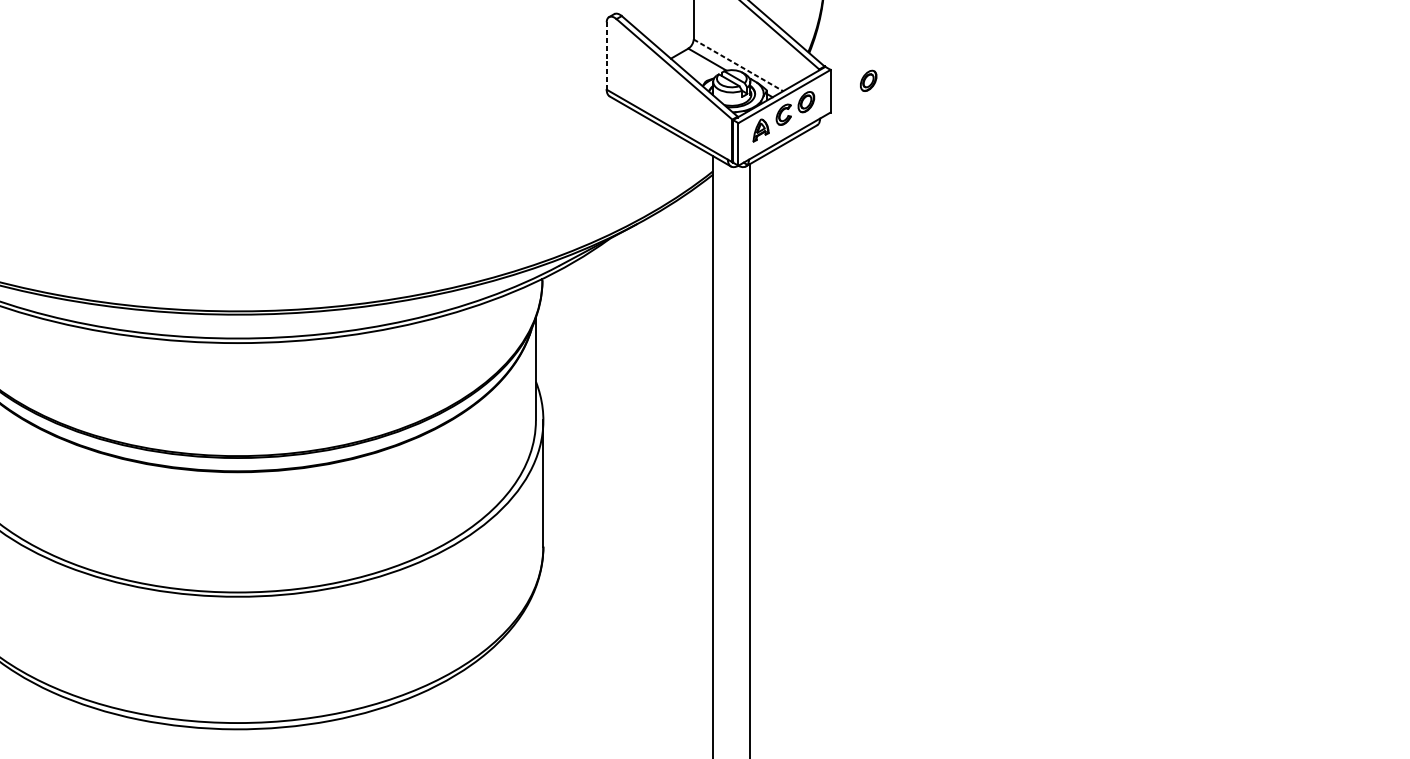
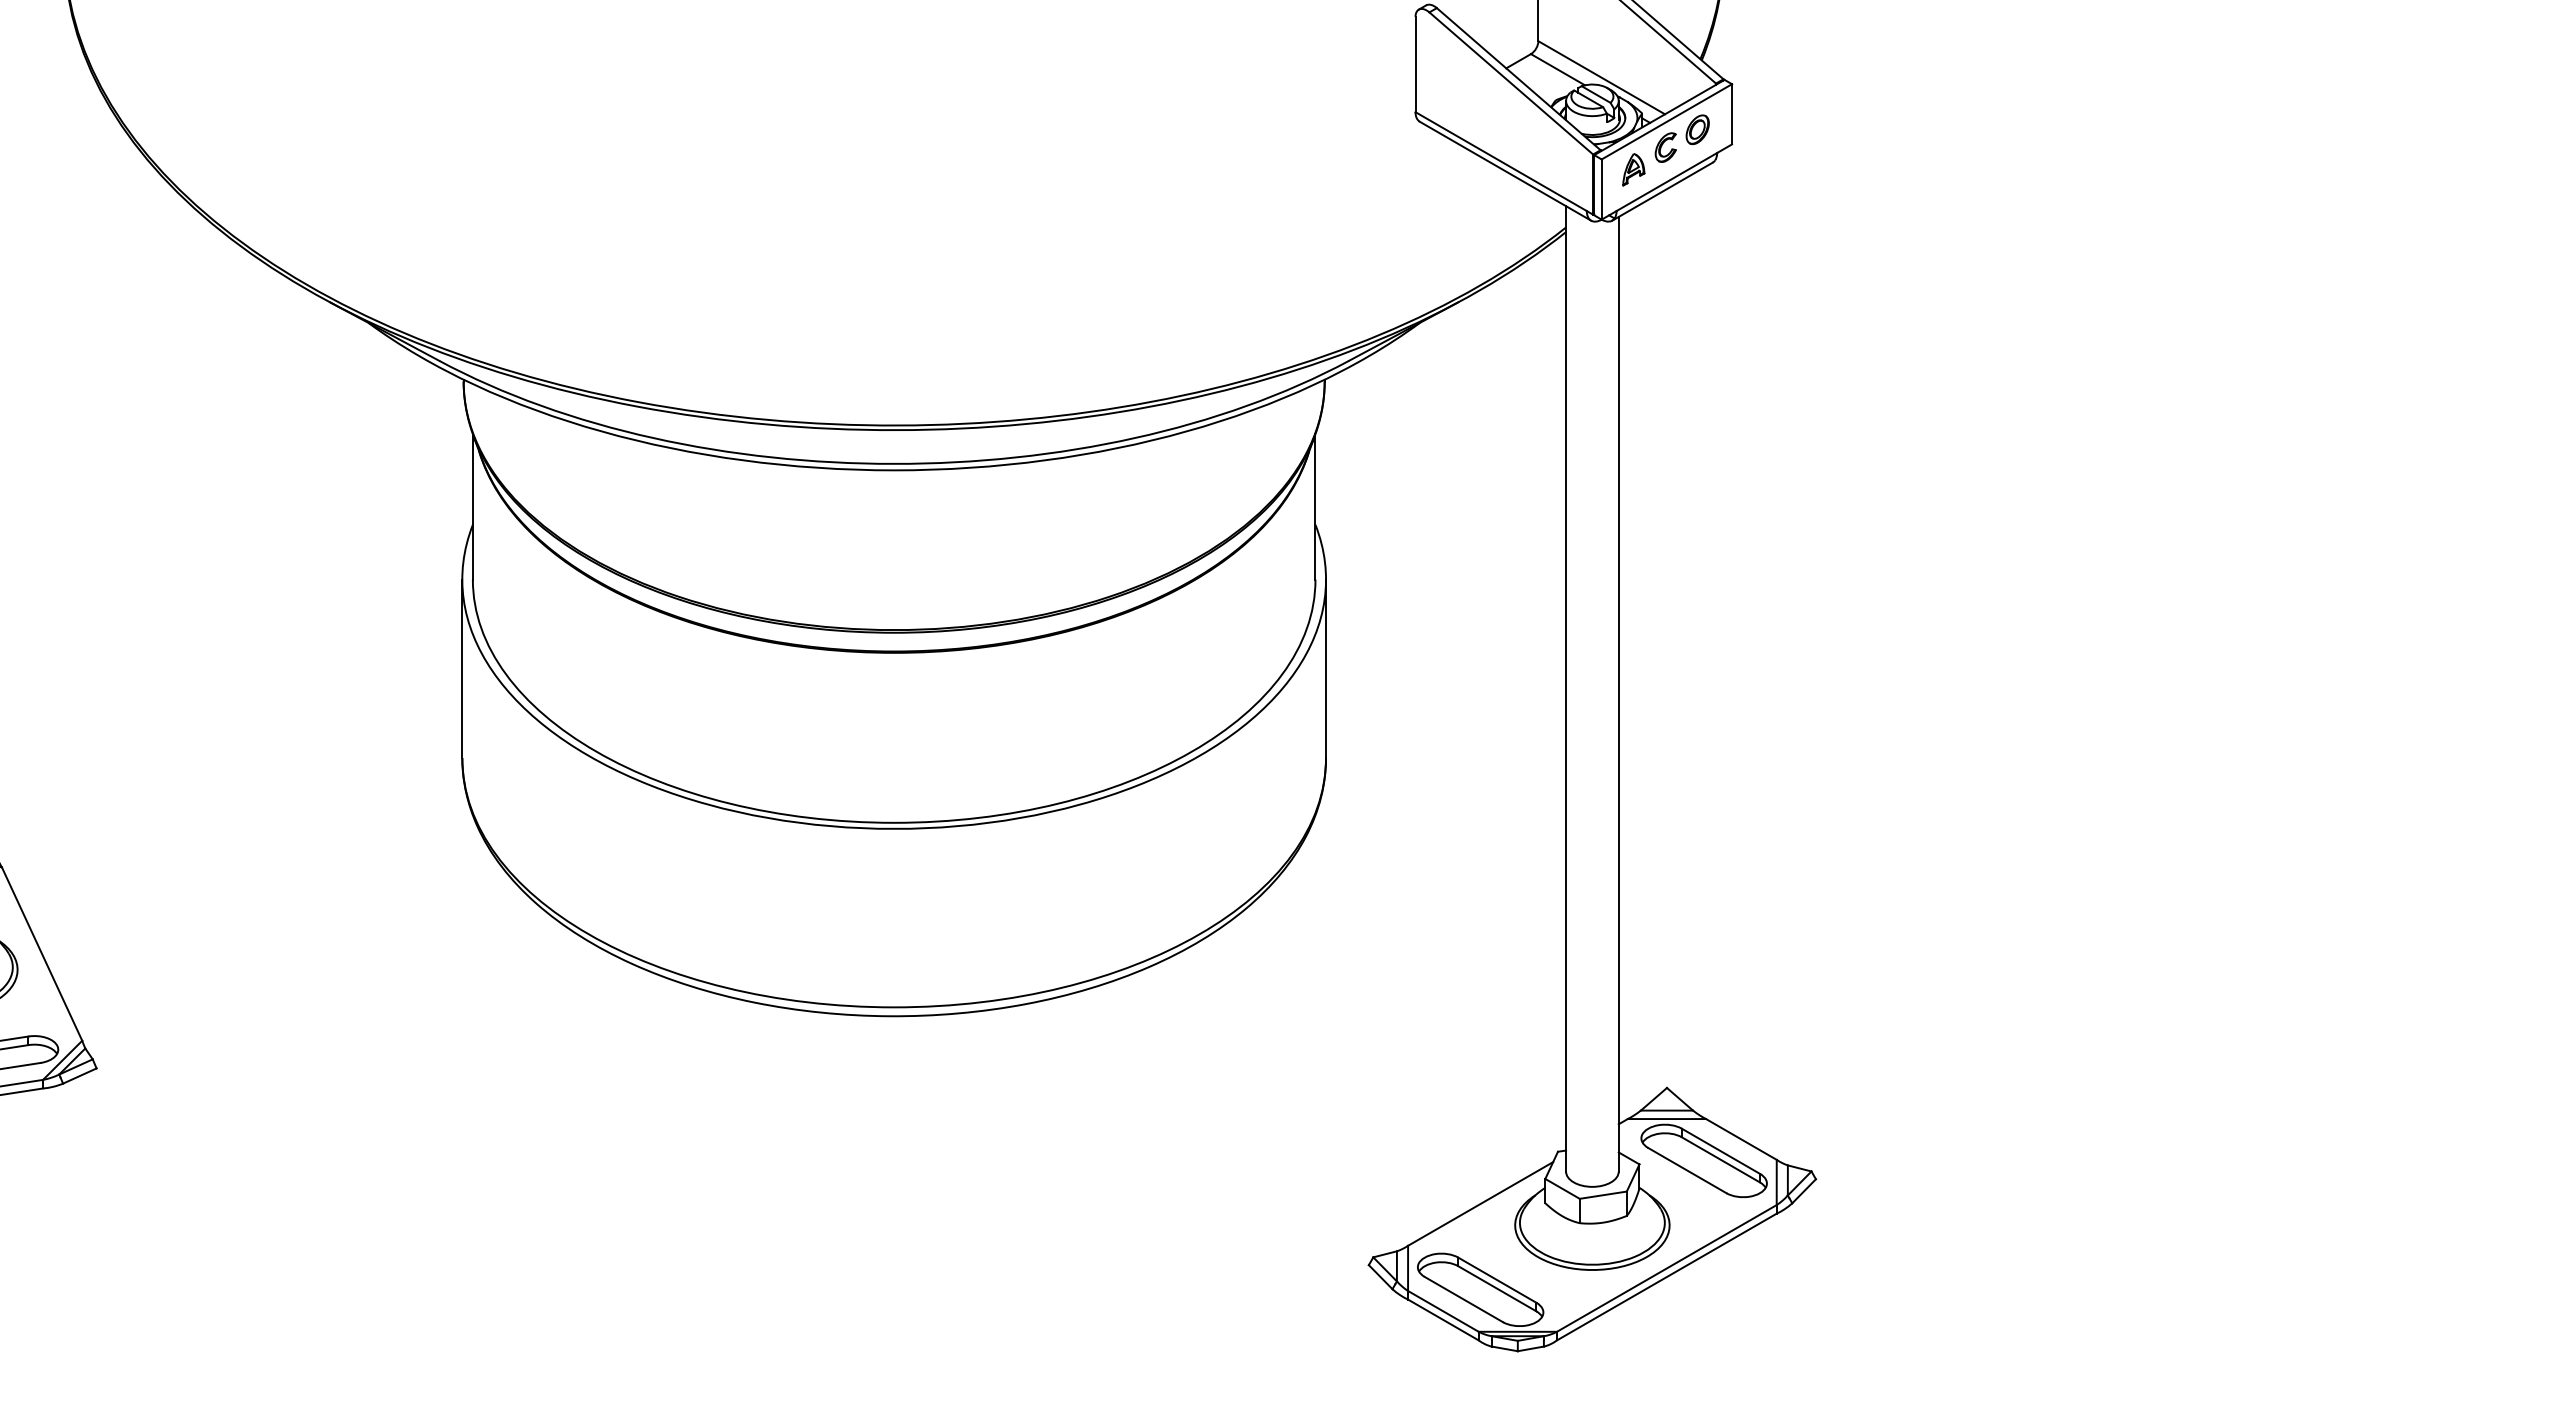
line: (606, 55) -> (1415, 64), dashed -> solid
line: (739, 65) -> (1602, 78), dashed -> solid
part: (868, 80) -> (1785, 99), removed

